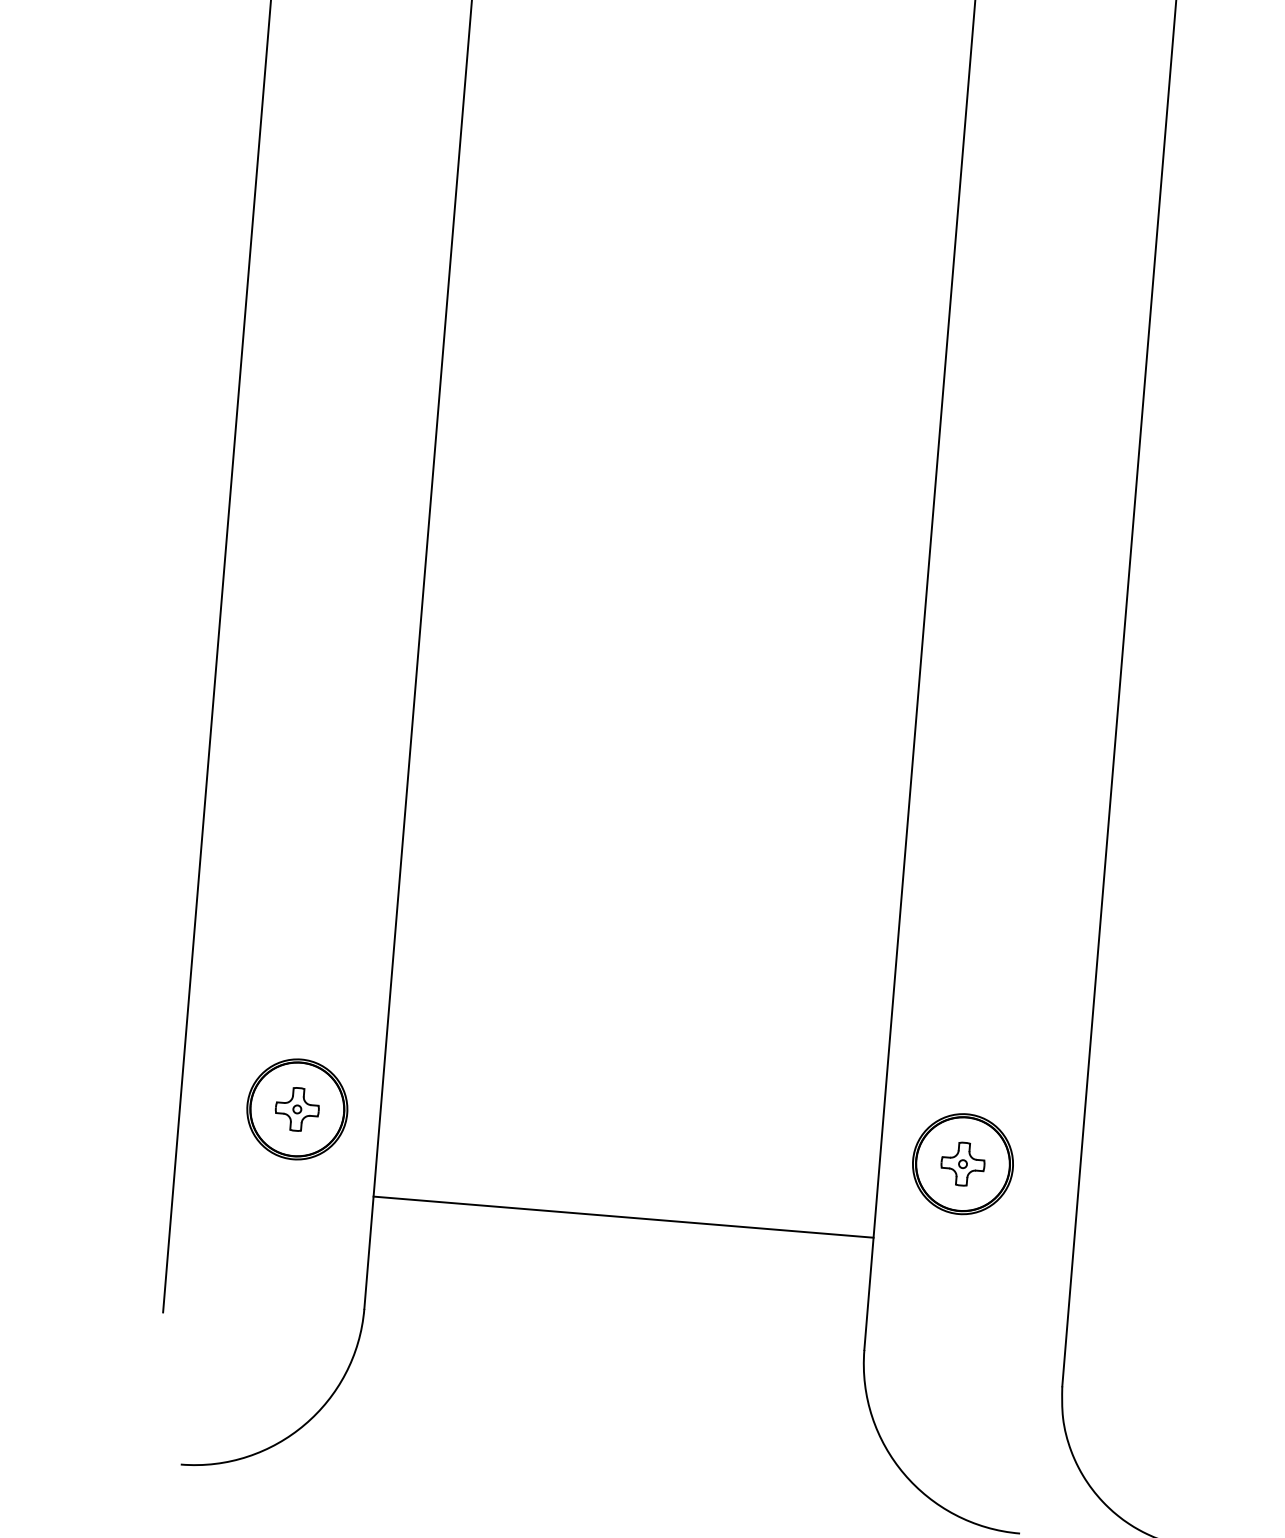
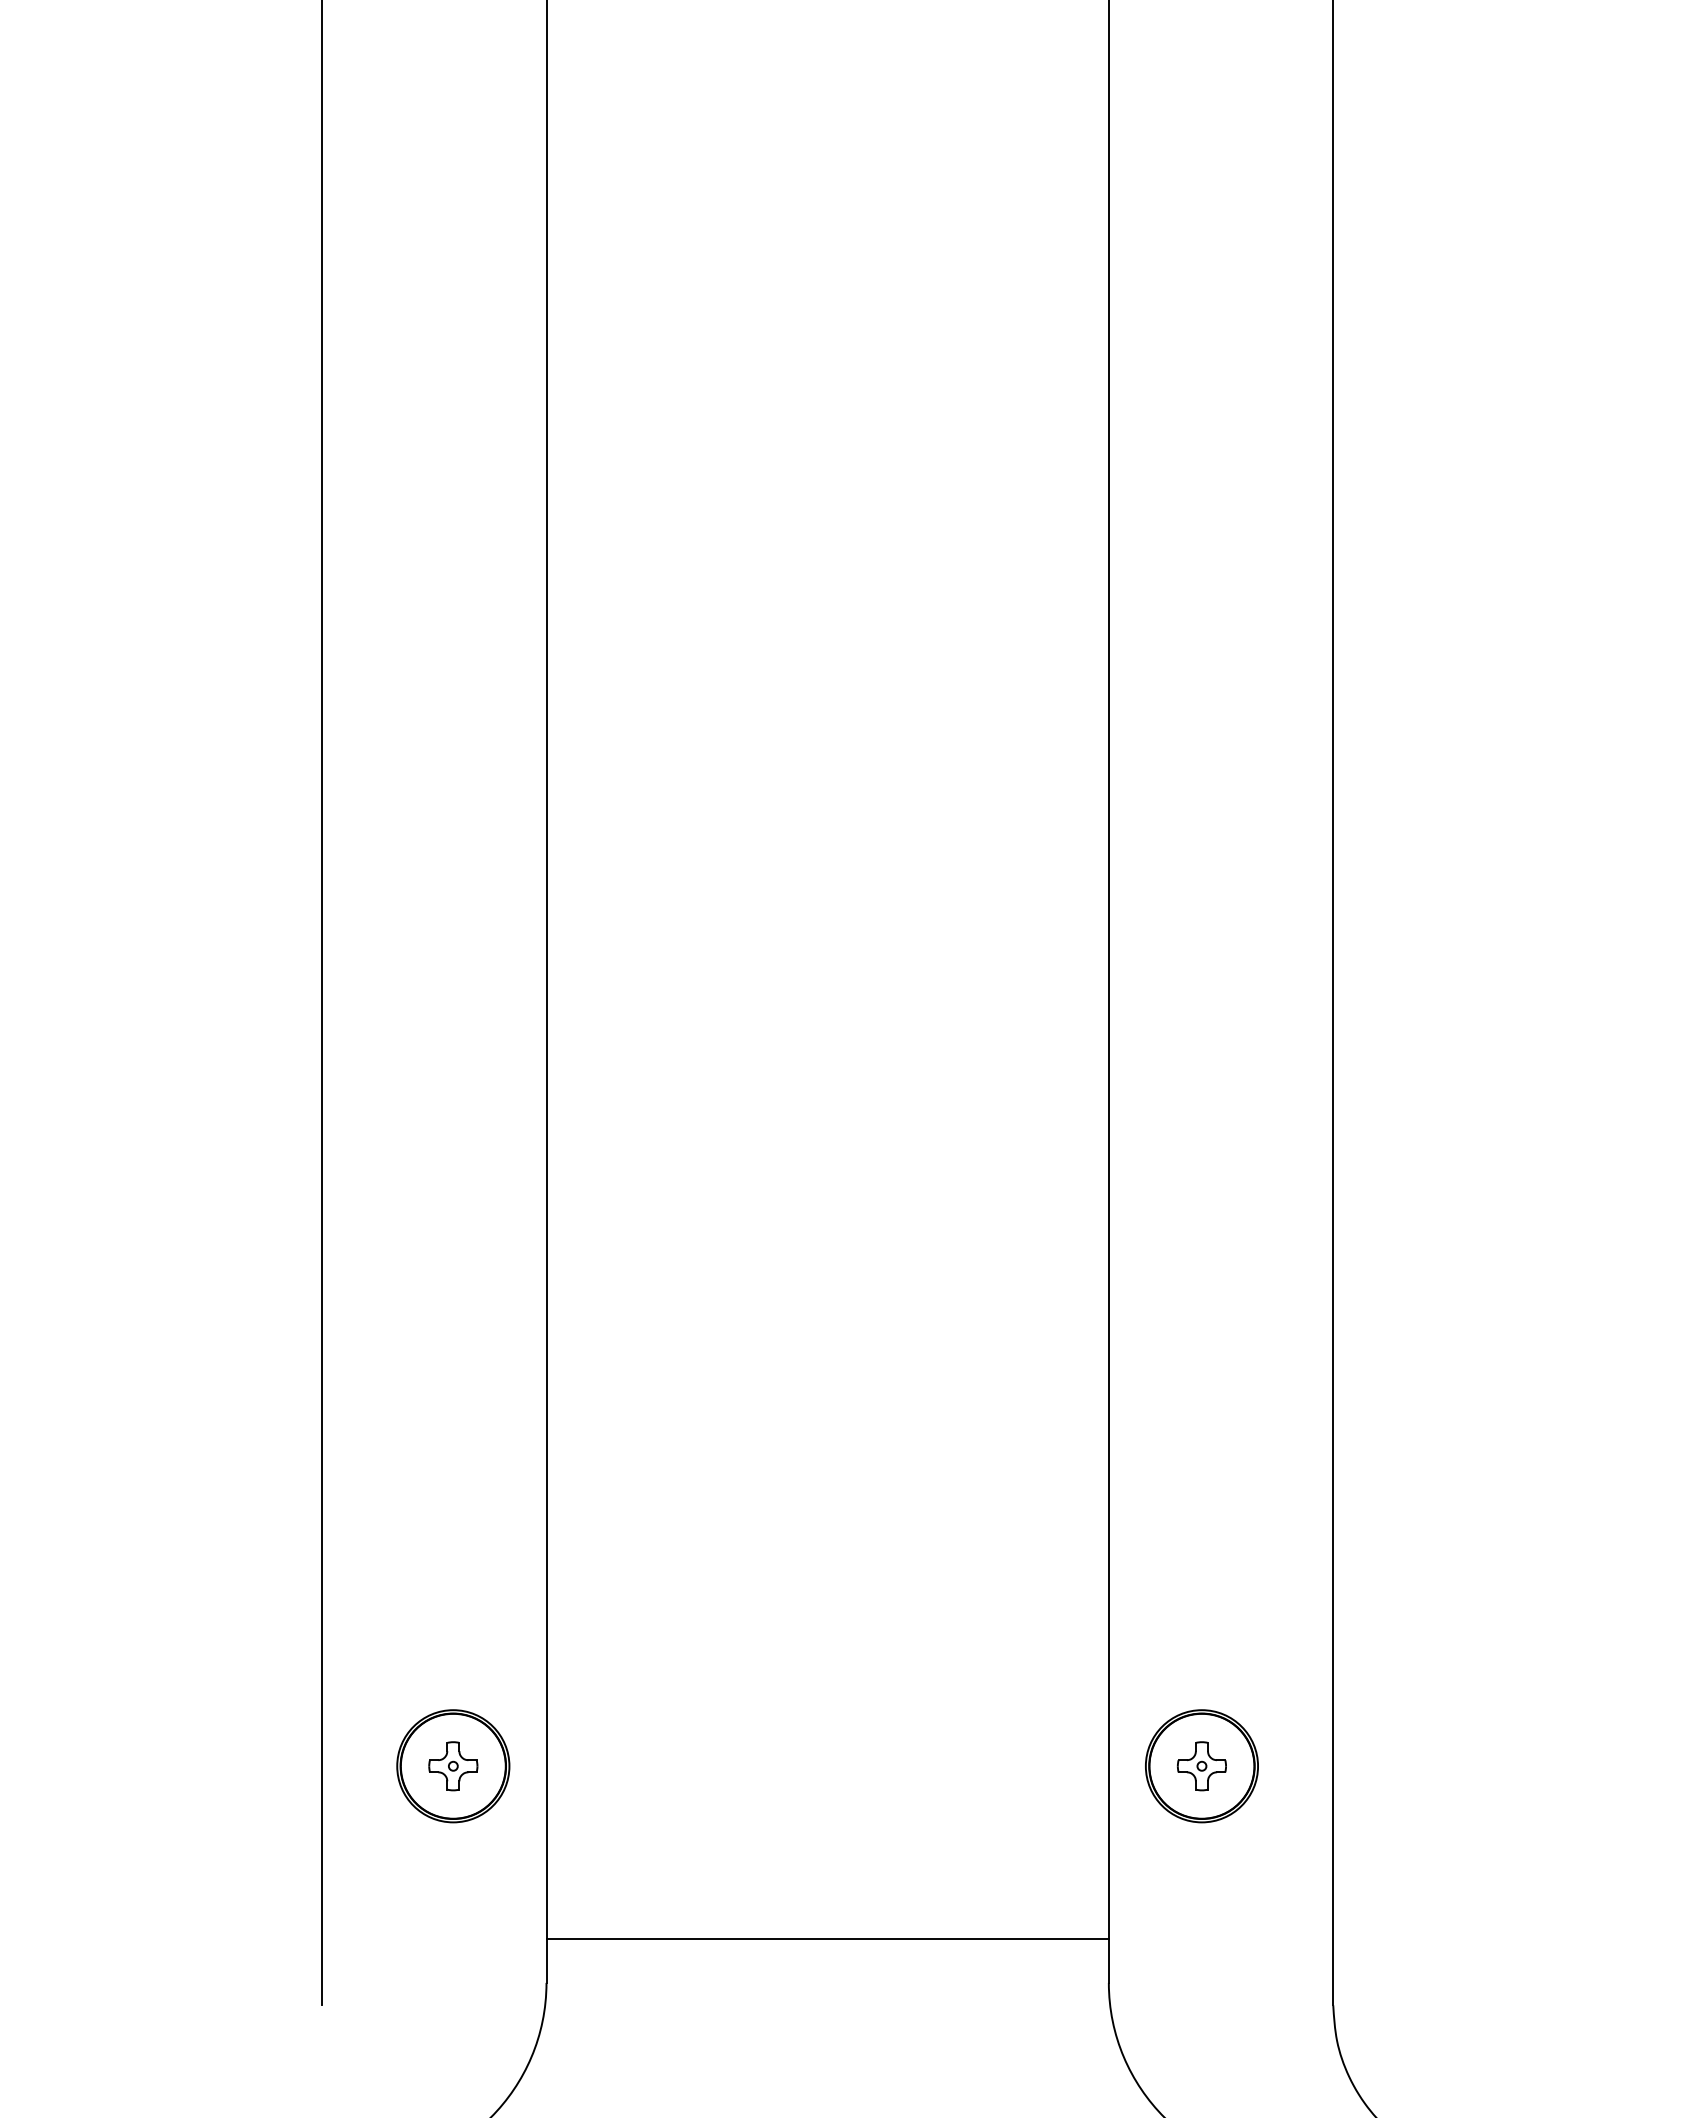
line: (623, 1217) -> (827, 1938), moved

